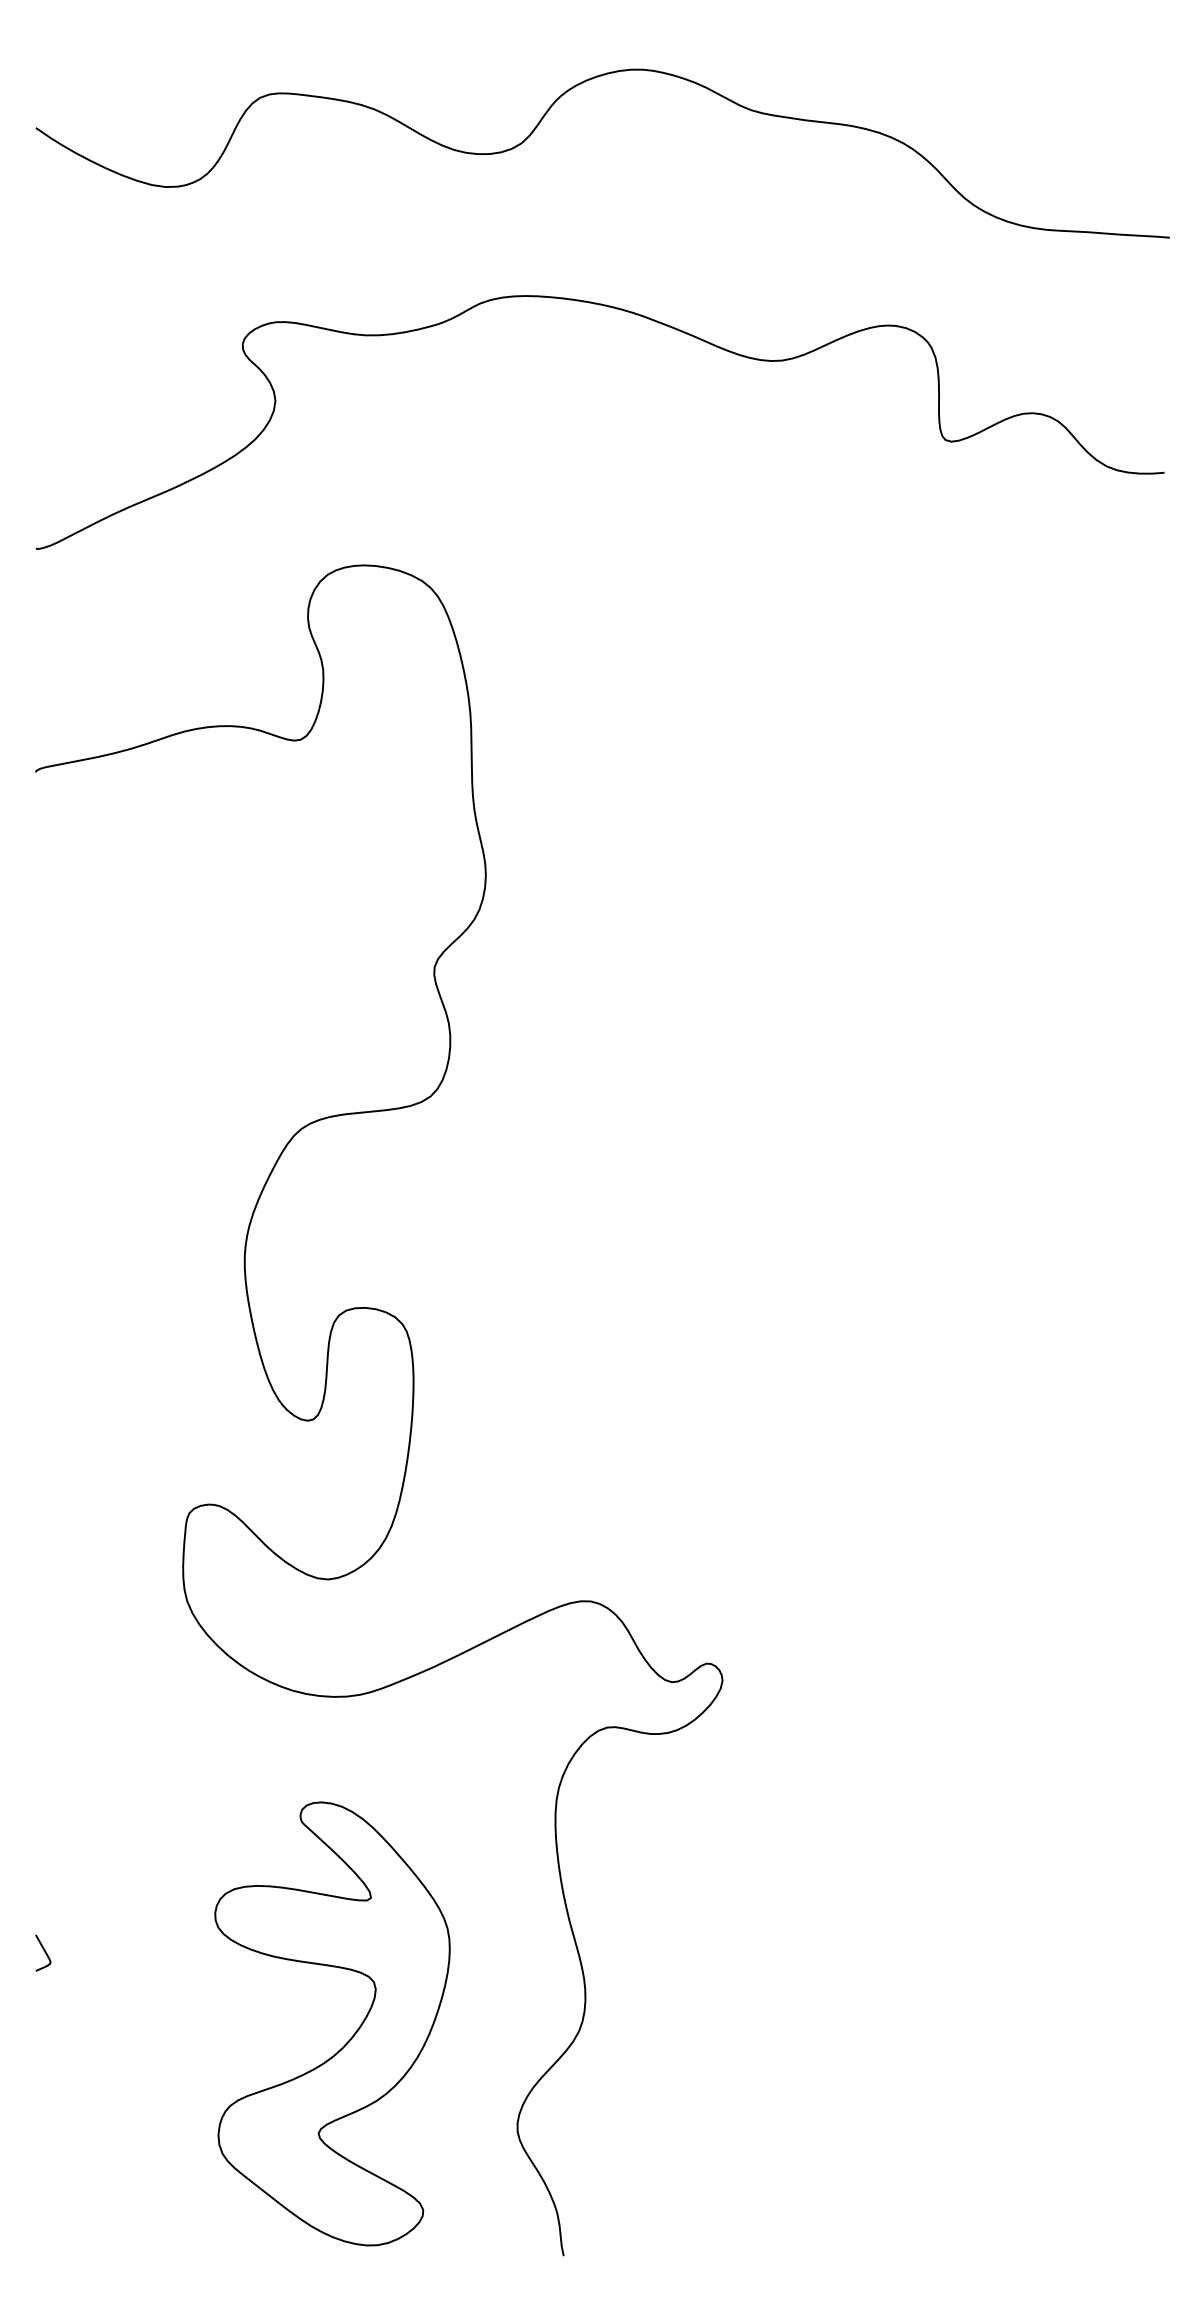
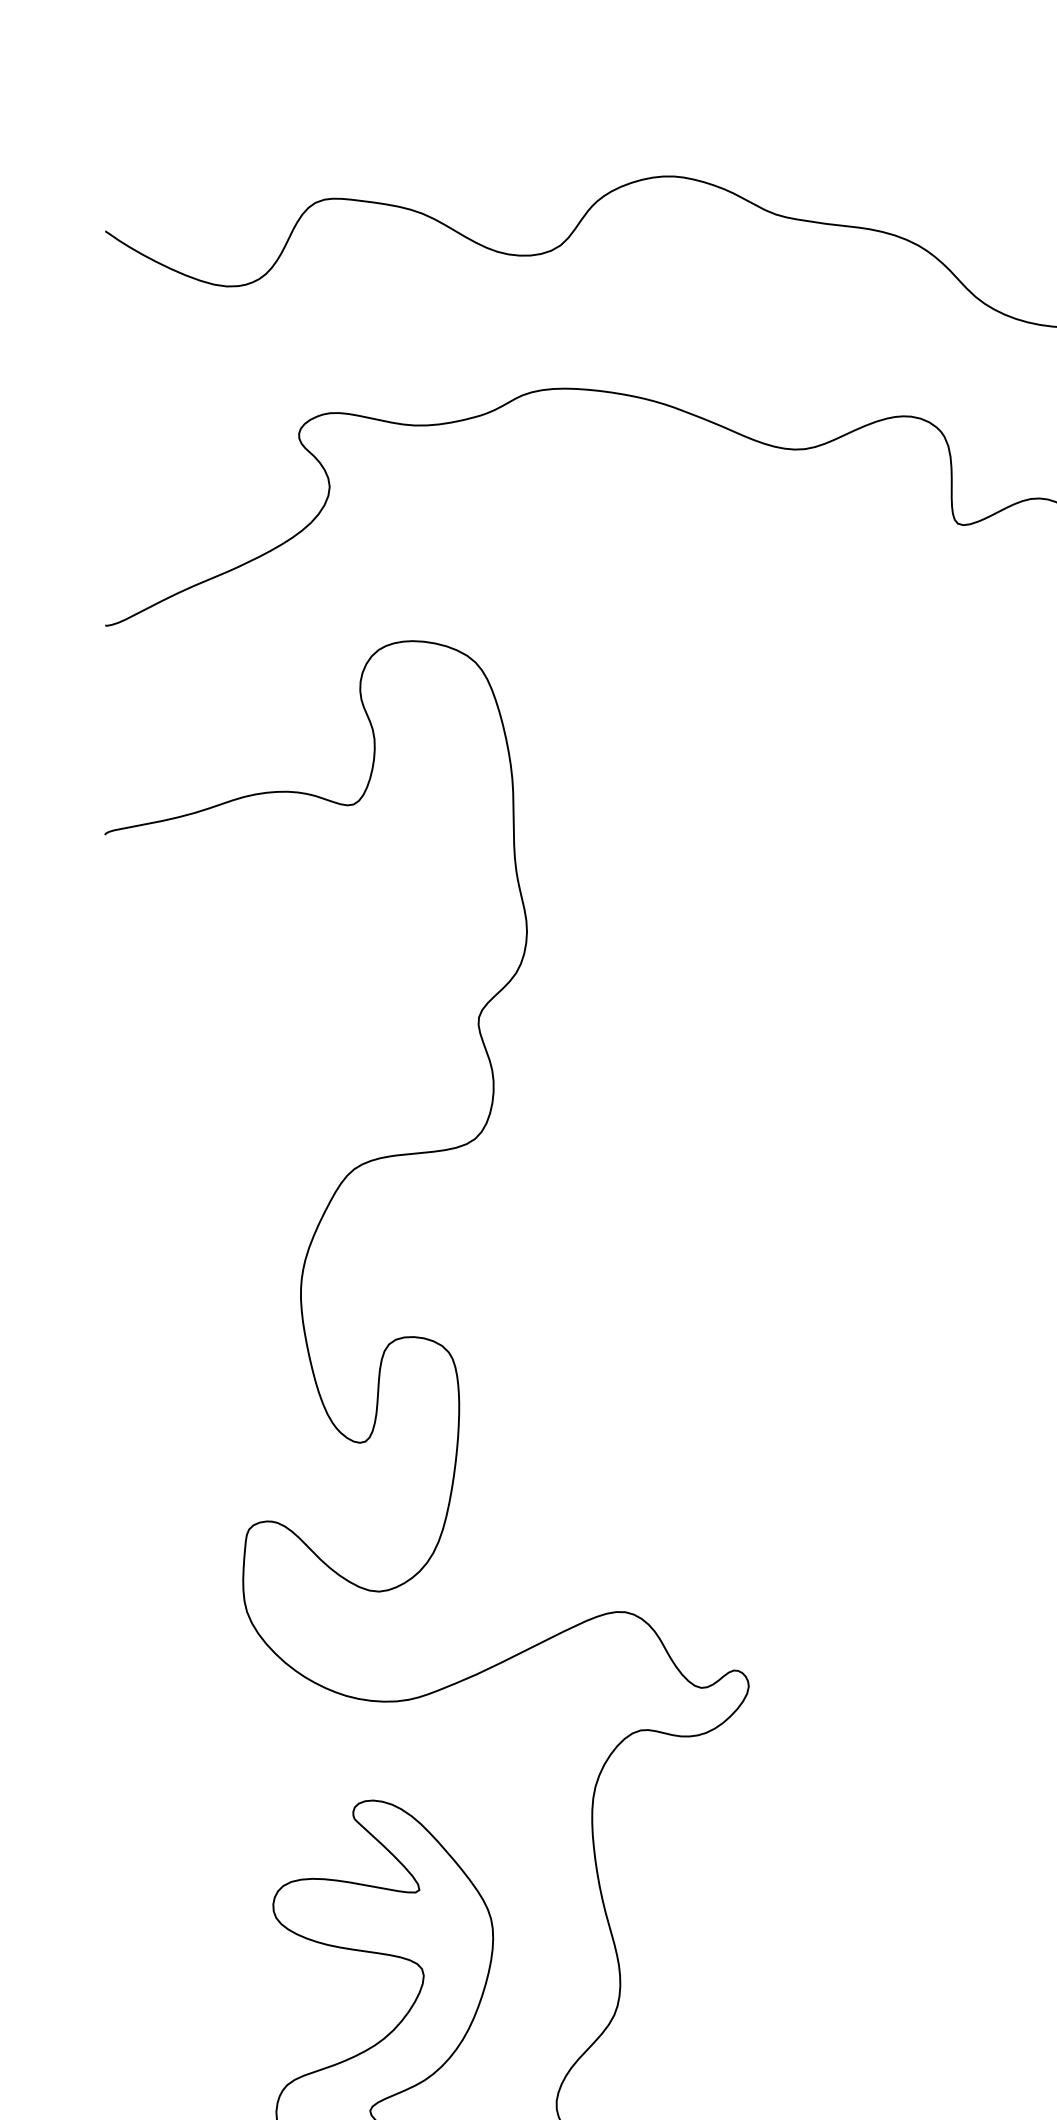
curve: (44, 1952) -> (113, 1941), removed

